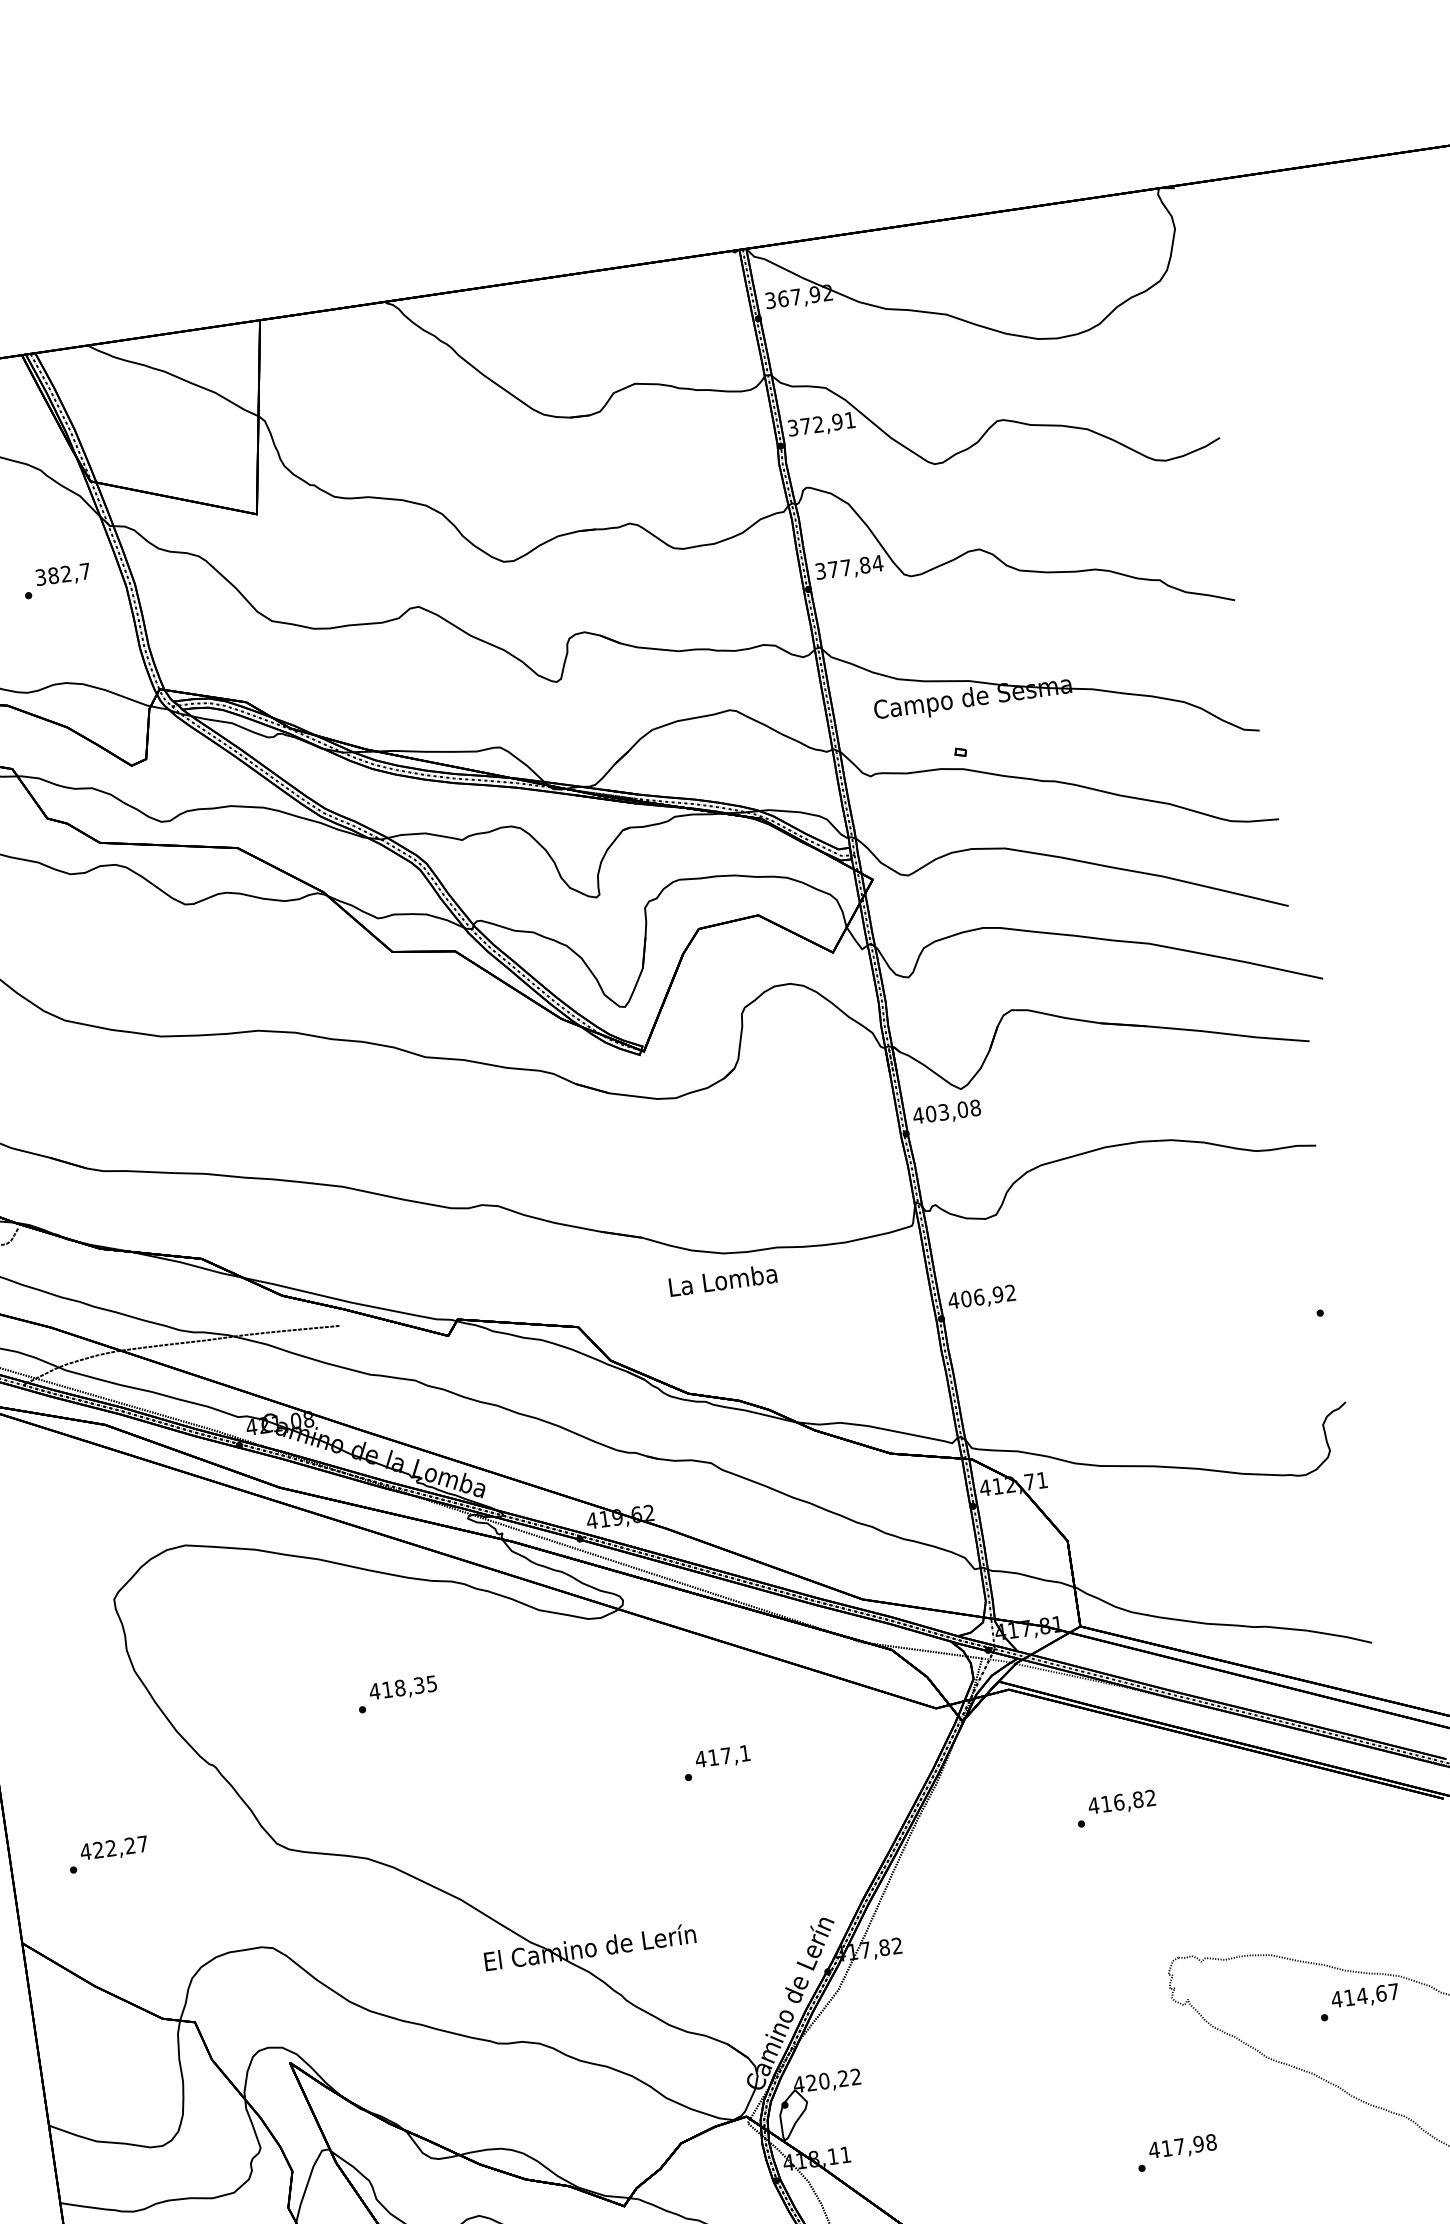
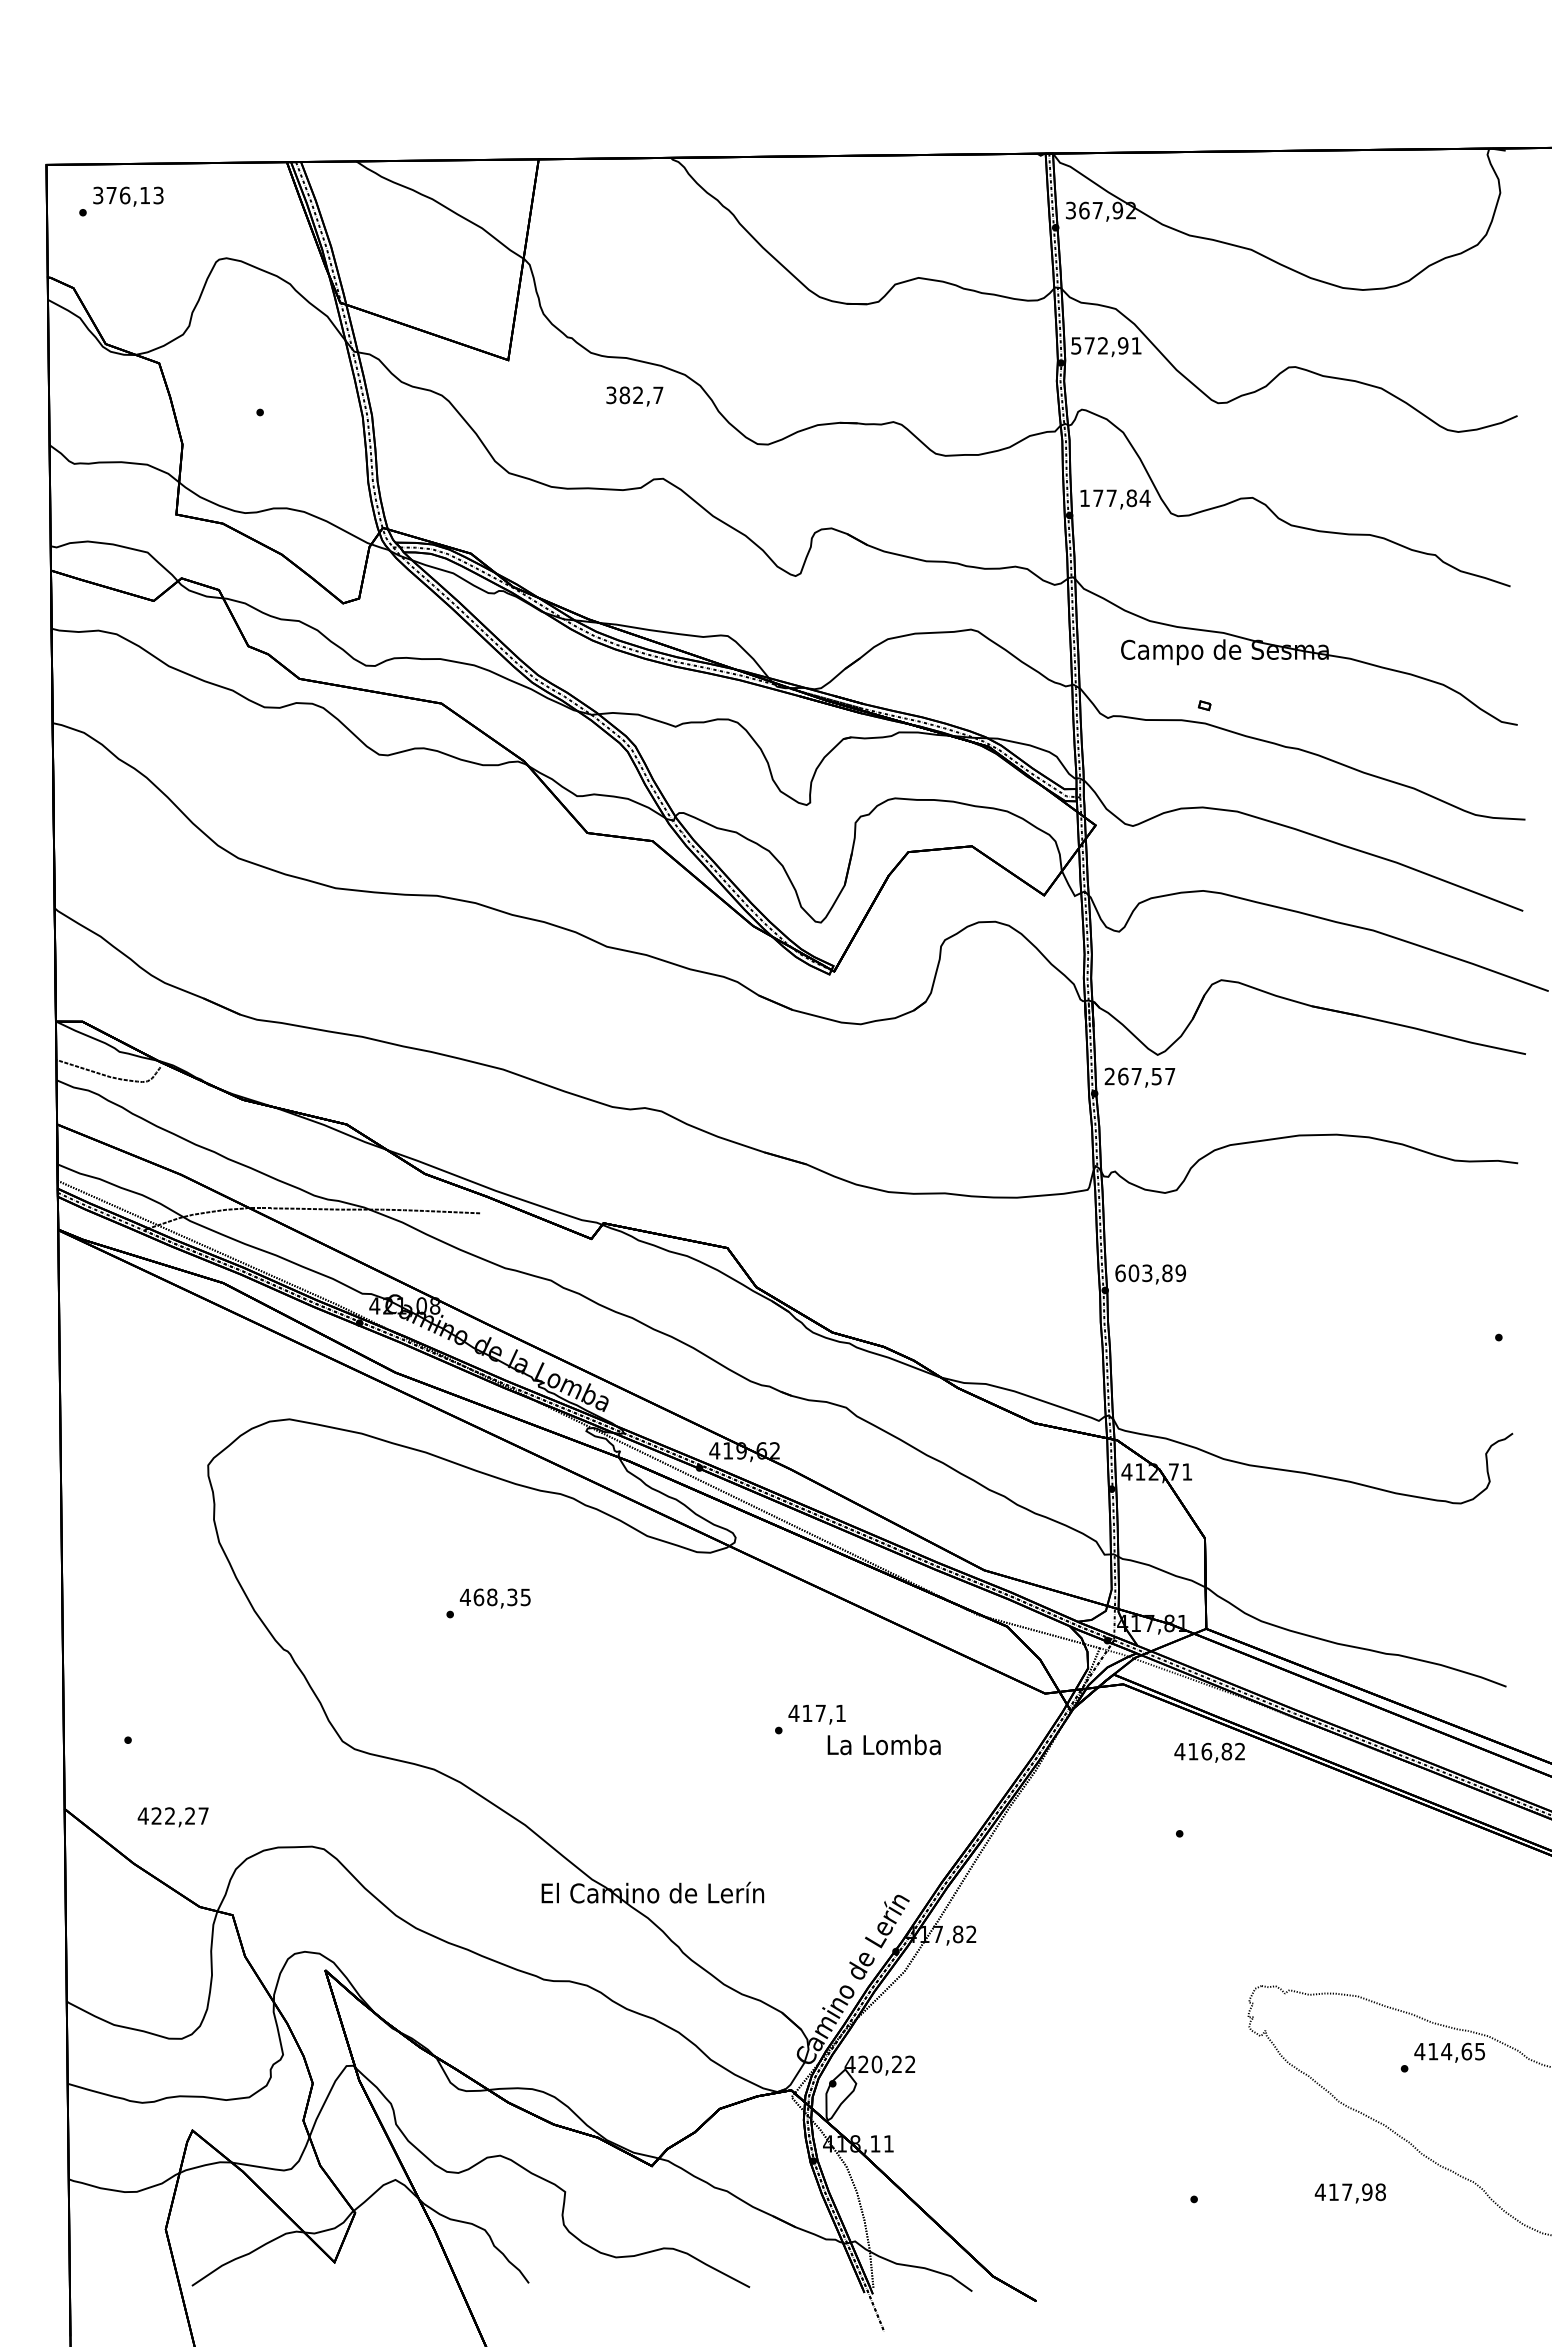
text: (793, 427) -> (1076, 345), 372,91 -> 572,91
text: (820, 571) -> (1084, 498), 377,84 -> 177,84
text: (62, 575) -> (634, 396), moved
text: (946, 1111) -> (1139, 1076), 403,08 -> 267,57
text: (722, 1280) -> (883, 1744), moved
text: (982, 1297) -> (1150, 1273), 406,92 -> 603,89
text: (387, 1689) -> (478, 1597), 418,35 -> 468,35
text: (1121, 1802) -> (1209, 1752), moved
text: (113, 1849) -> (172, 1817), moved
text: (1394, 1991) -> (1480, 2051), 414,67 -> 414,65
text: (1181, 2147) -> (1349, 2193), moved

